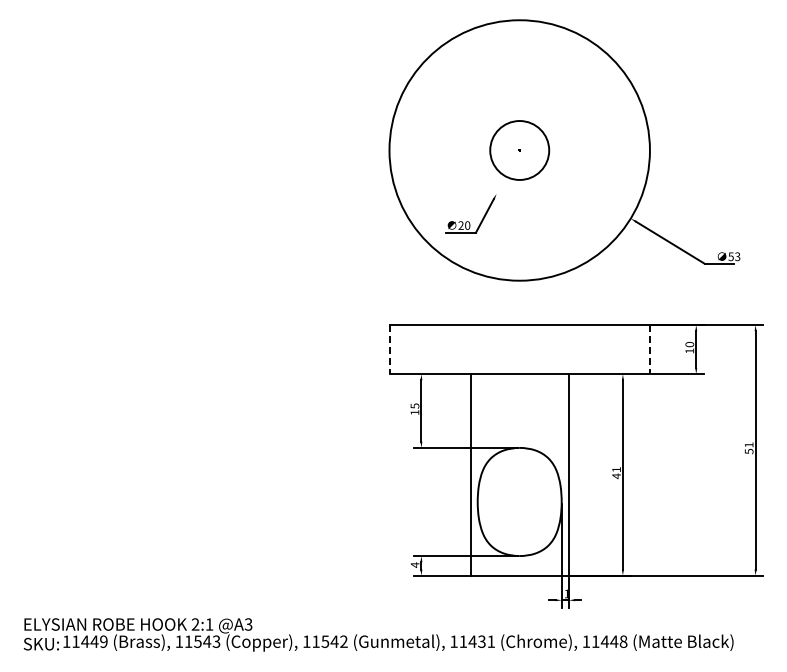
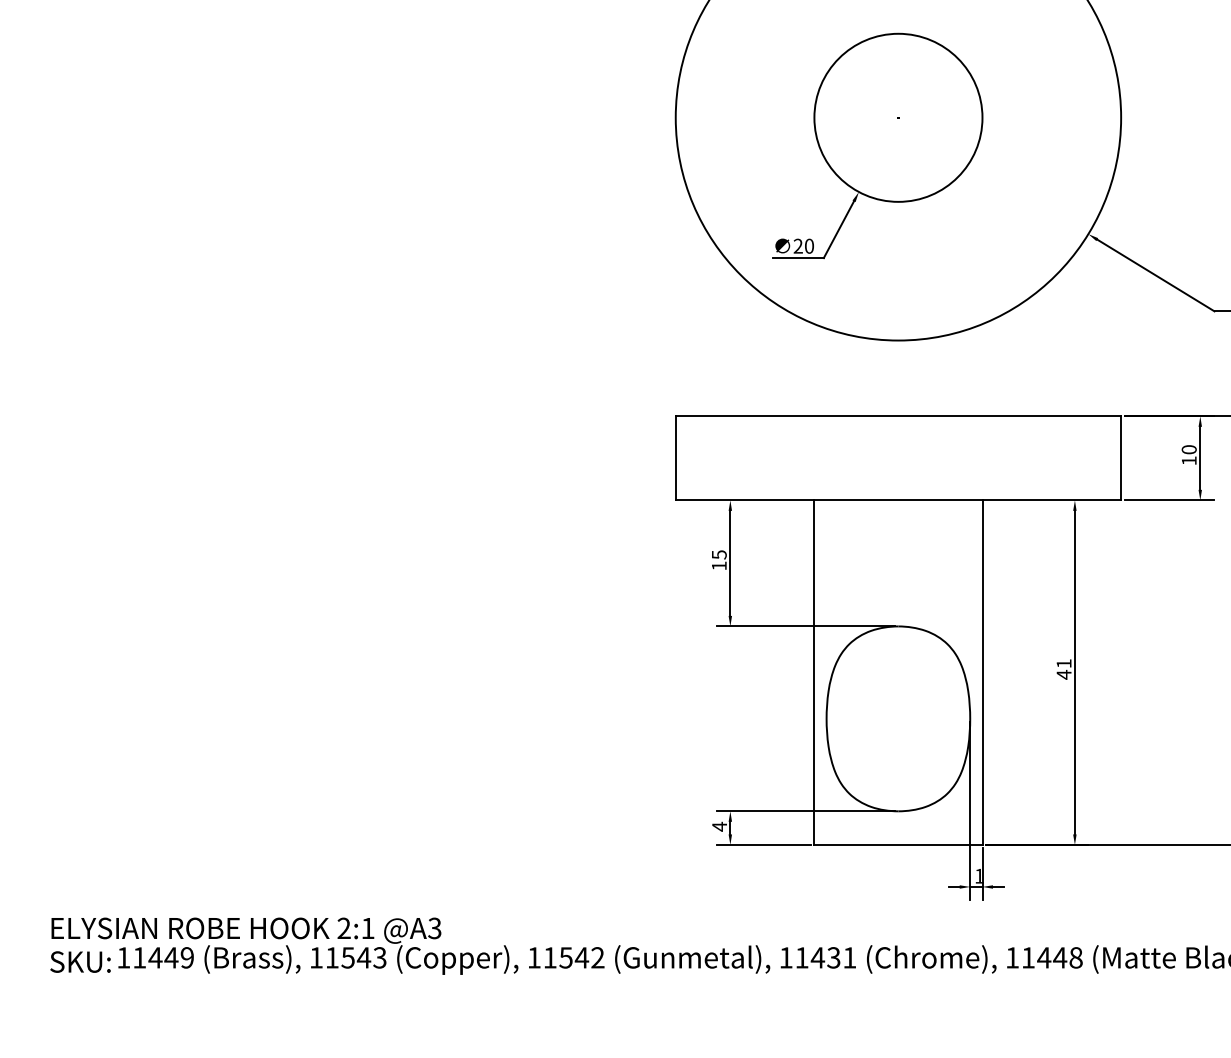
circle: (519, 150) -> (898, 117), size x1.67
line: (389, 349) -> (675, 458), dashed -> solid
line: (649, 349) -> (1120, 458), dashed -> solid

